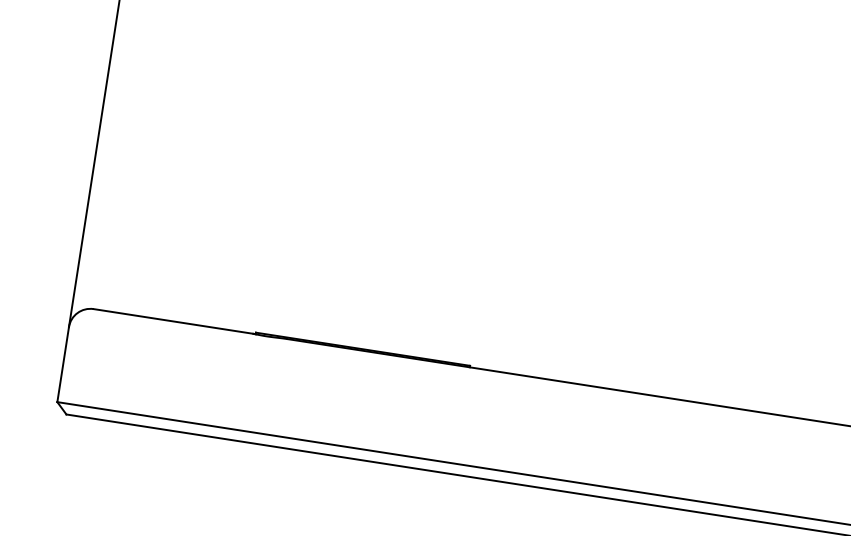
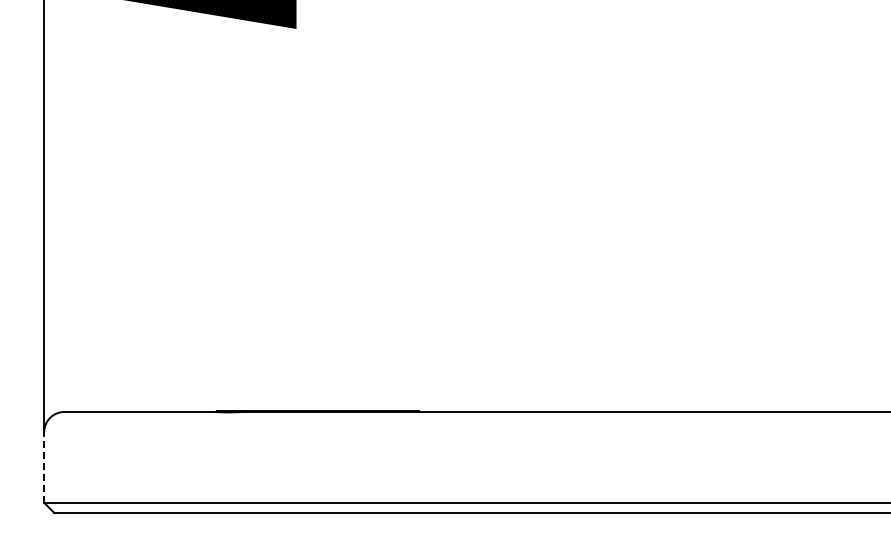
line: (63, 363) -> (44, 466), solid -> dashed

